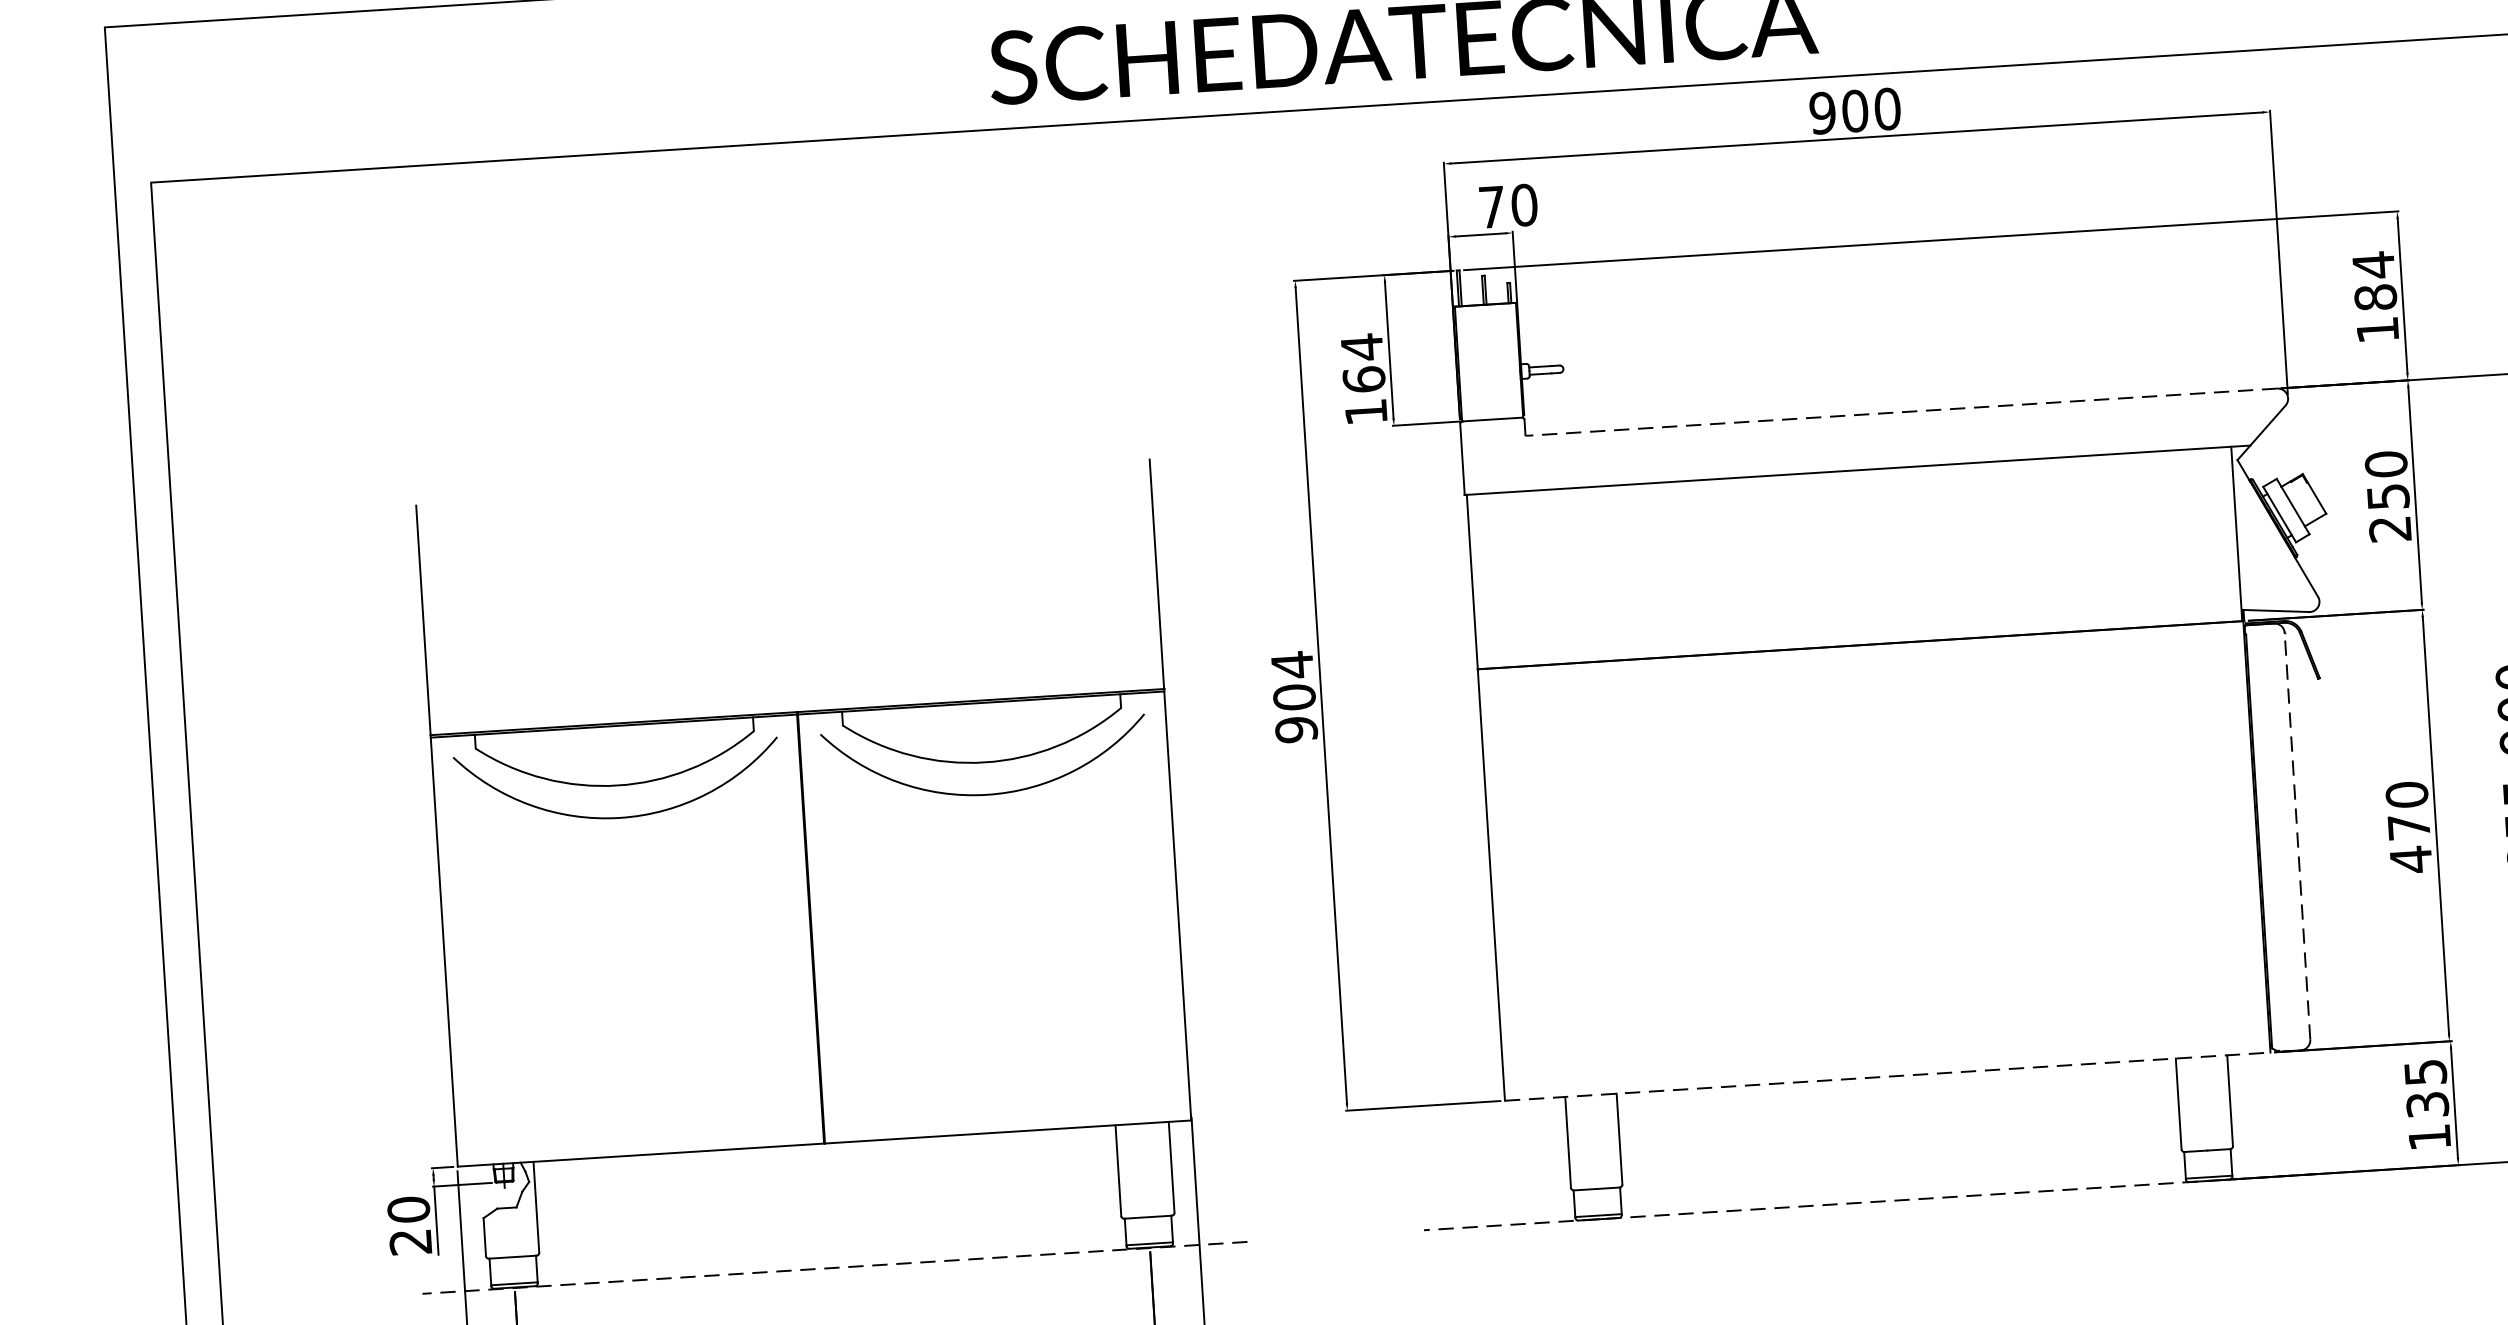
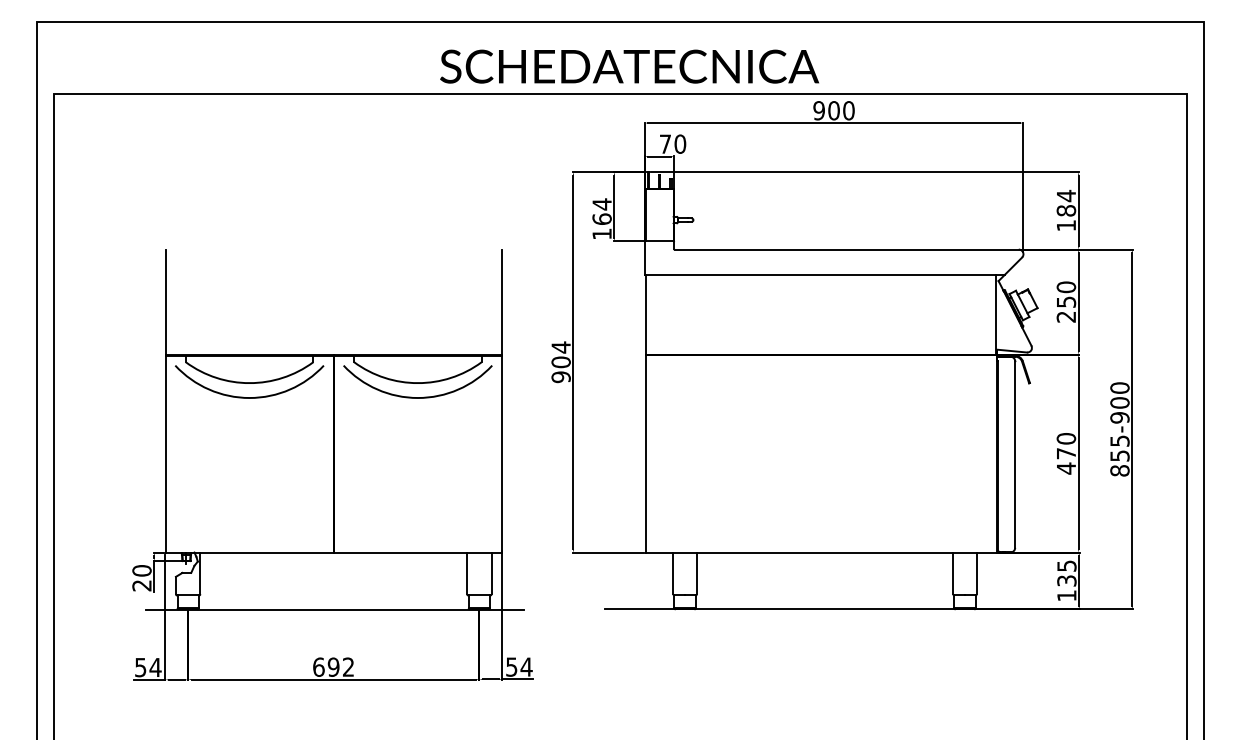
line: (1901, 412) -> (846, 249), dashed -> solid
line: (2298, 836) -> (1015, 454), dashed -> solid
line: (1888, 1076) -> (821, 552), dashed -> solid
line: (1870, 1202) -> (809, 609), dashed -> solid
line: (833, 1267) -> (334, 609), dashed -> solid

